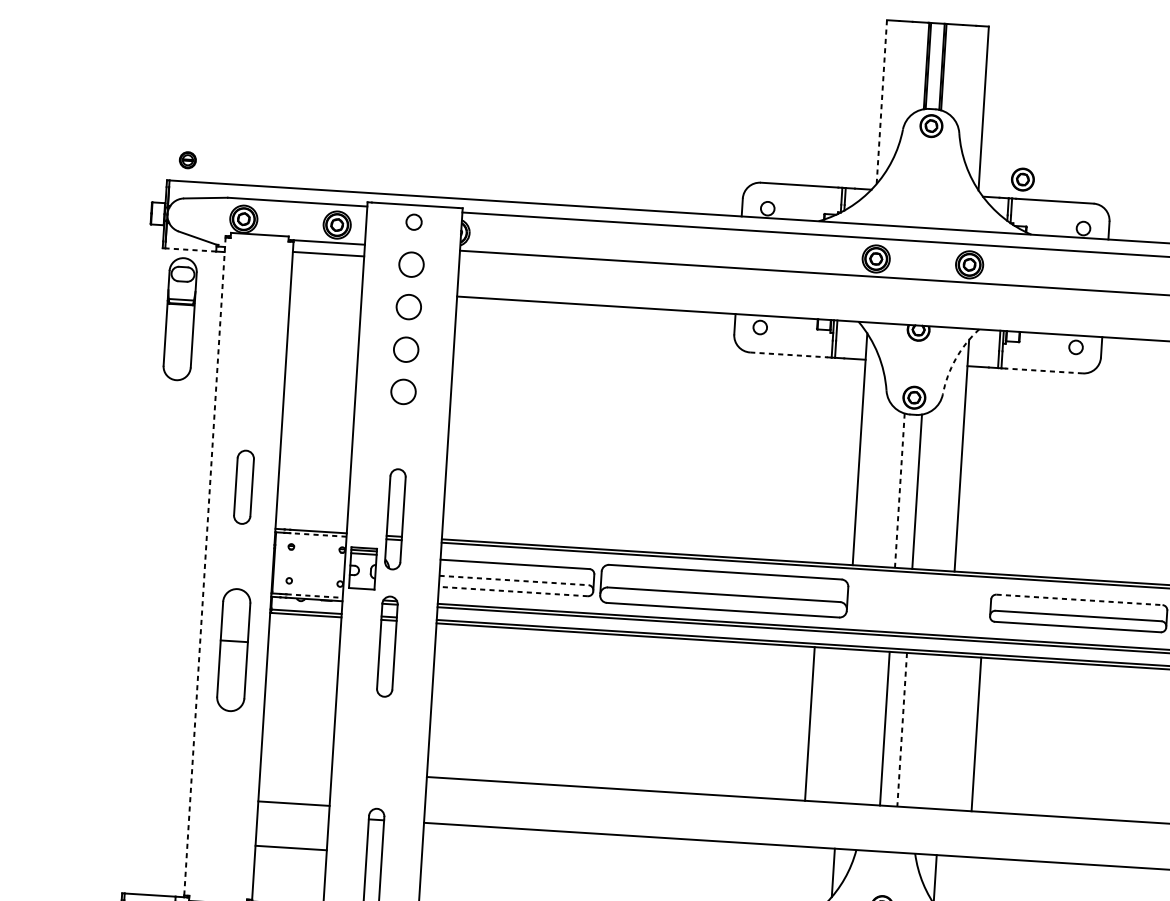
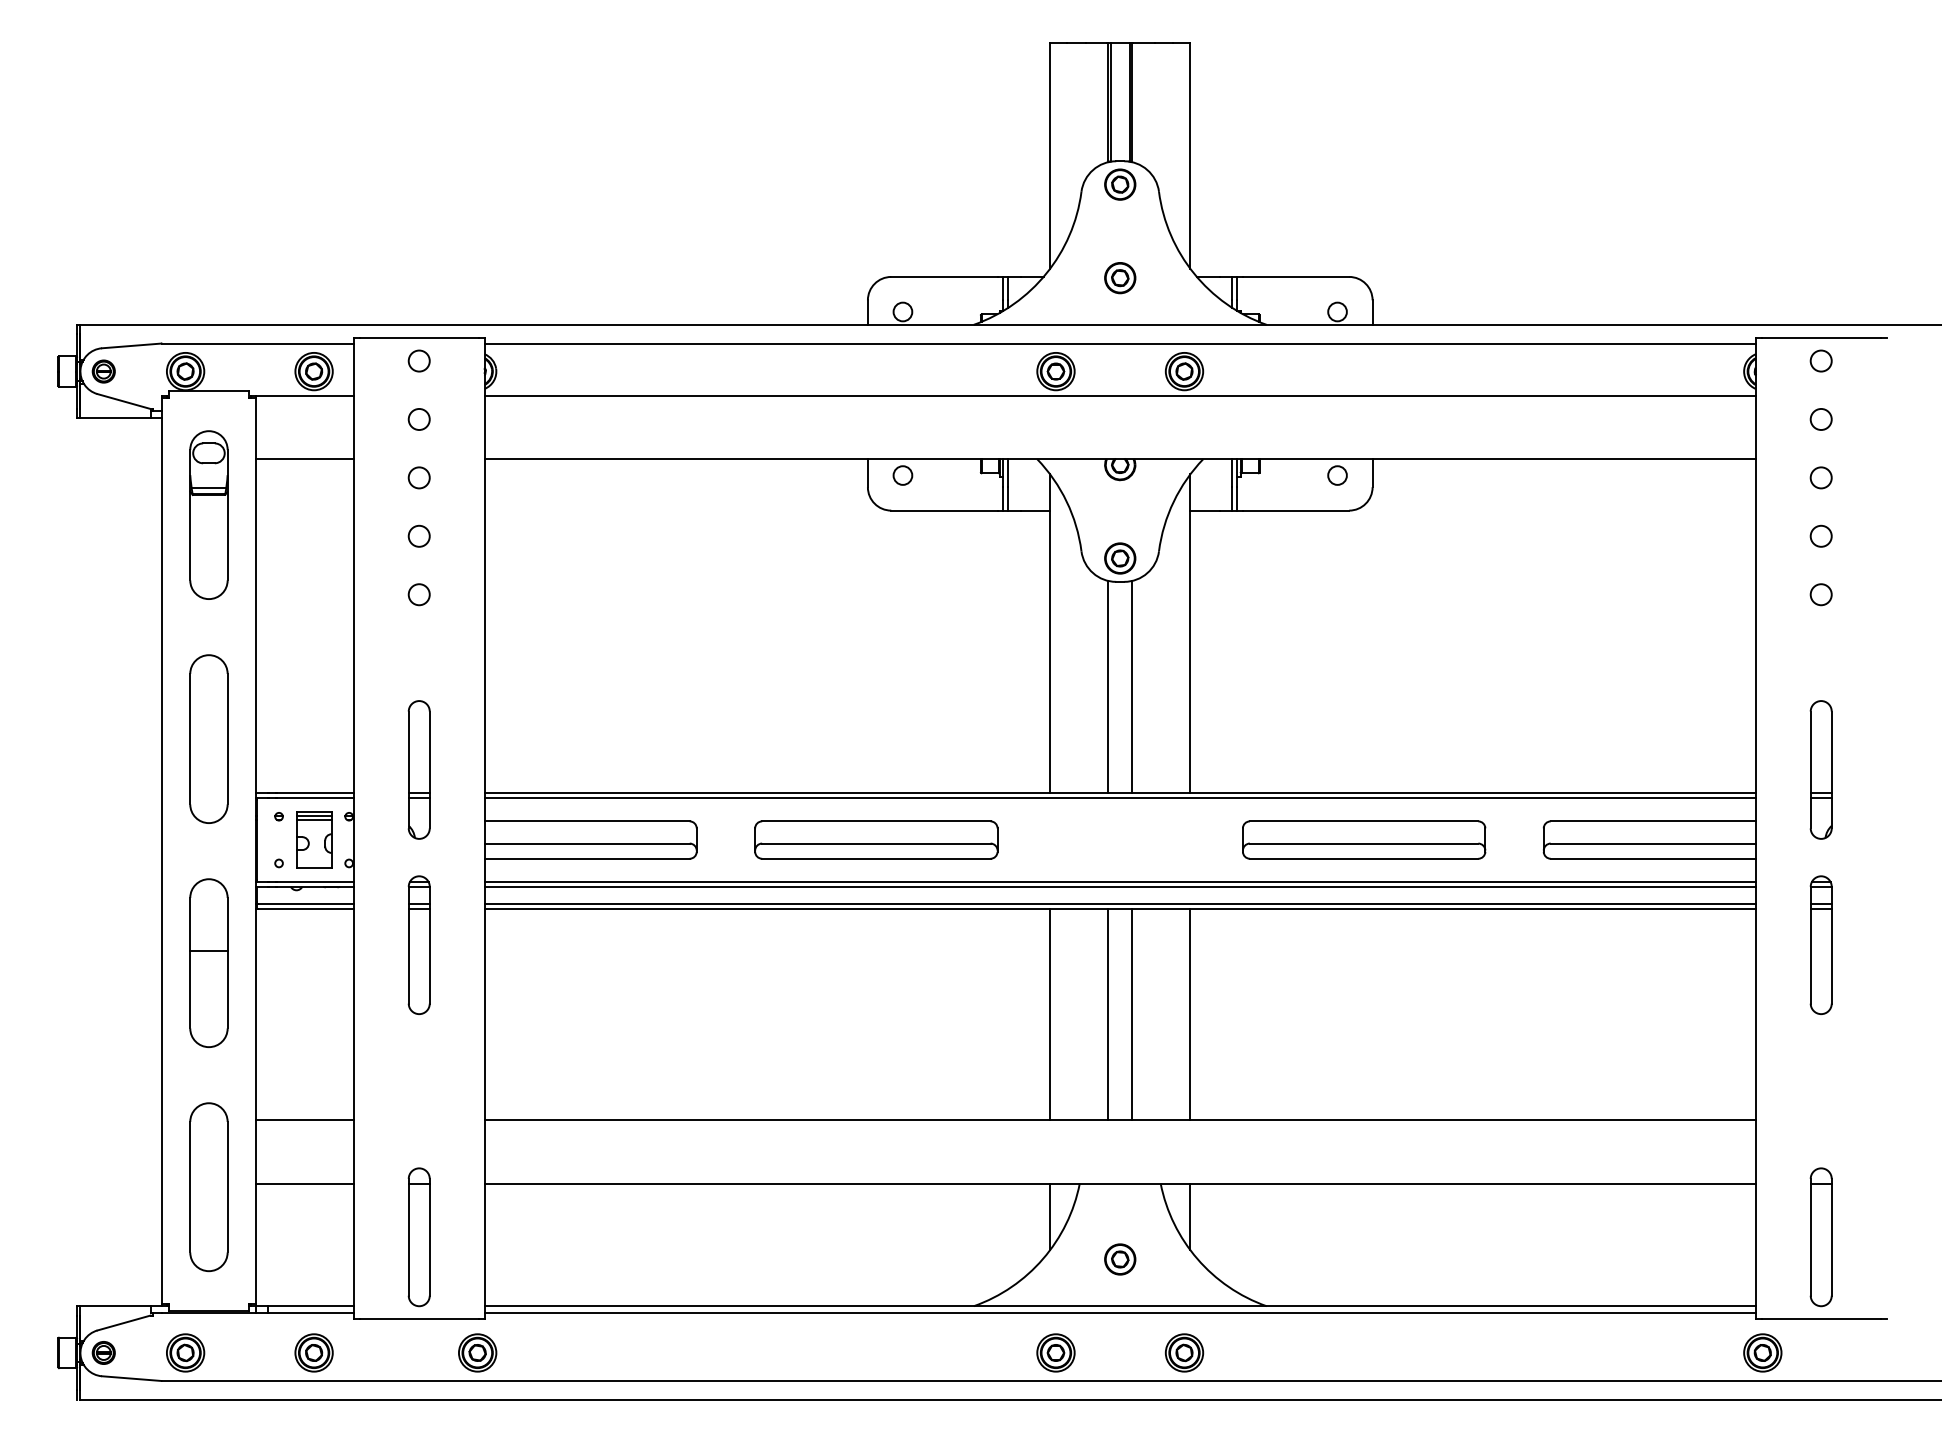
line: (882, 102) -> (1050, 156), dashed -> solid
part: (187, 160) -> (103, 371), moved
part: (1023, 179) -> (1120, 278), moved
line: (190, 250) -> (115, 418), dashed -> solid
line: (328, 254) -> (304, 459), moved
circle: (410, 264) -> (418, 419), size x0.62
circle: (408, 306) -> (418, 477), size x0.62
part: (179, 318) -> (208, 514), moved
circle: (405, 348) -> (418, 535), size x0.62
line: (789, 354) -> (945, 510), dashed -> solid
arc: (955, 358) -> (1173, 501), dashed -> solid
line: (1043, 370) -> (1295, 510), dashed -> solid
circle: (402, 391) -> (418, 594), size x0.62
part: (243, 486) -> (208, 738), size x1.67
line: (899, 490) -> (1108, 687), dashed -> solid
line: (318, 535) -> (315, 798), dashed -> solid
line: (205, 566) -> (162, 851), dashed -> solid
part: (363, 568) -> (314, 839), moved
line: (514, 580) -> (587, 843), dashed -> solid
part: (724, 590) -> (876, 839), size x0.71
line: (513, 591) -> (587, 858), dashed -> solid
line: (314, 596) -> (315, 882), dashed -> solid
line: (1079, 599) -> (1364, 821), dashed -> solid
line: (810, 723) -> (1050, 1014), moved
line: (902, 729) -> (1132, 1014), dashed -> solid
line: (976, 734) -> (1190, 1014), moved
line: (293, 803) -> (304, 1120), moved
part: (223, 813) -> (208, 1187), added
line: (291, 847) -> (304, 1183), moved

